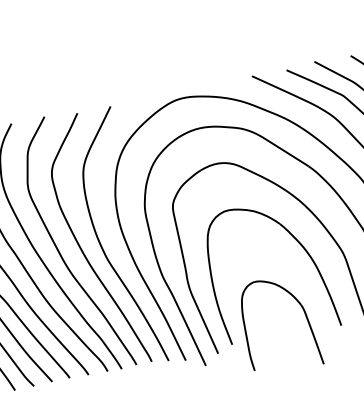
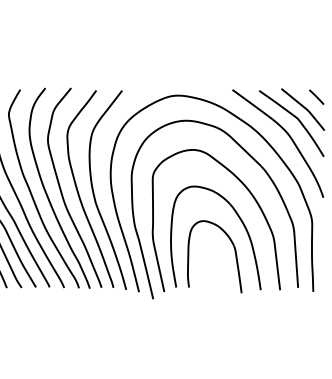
part: (303, 313) -> (234, 252), moved

